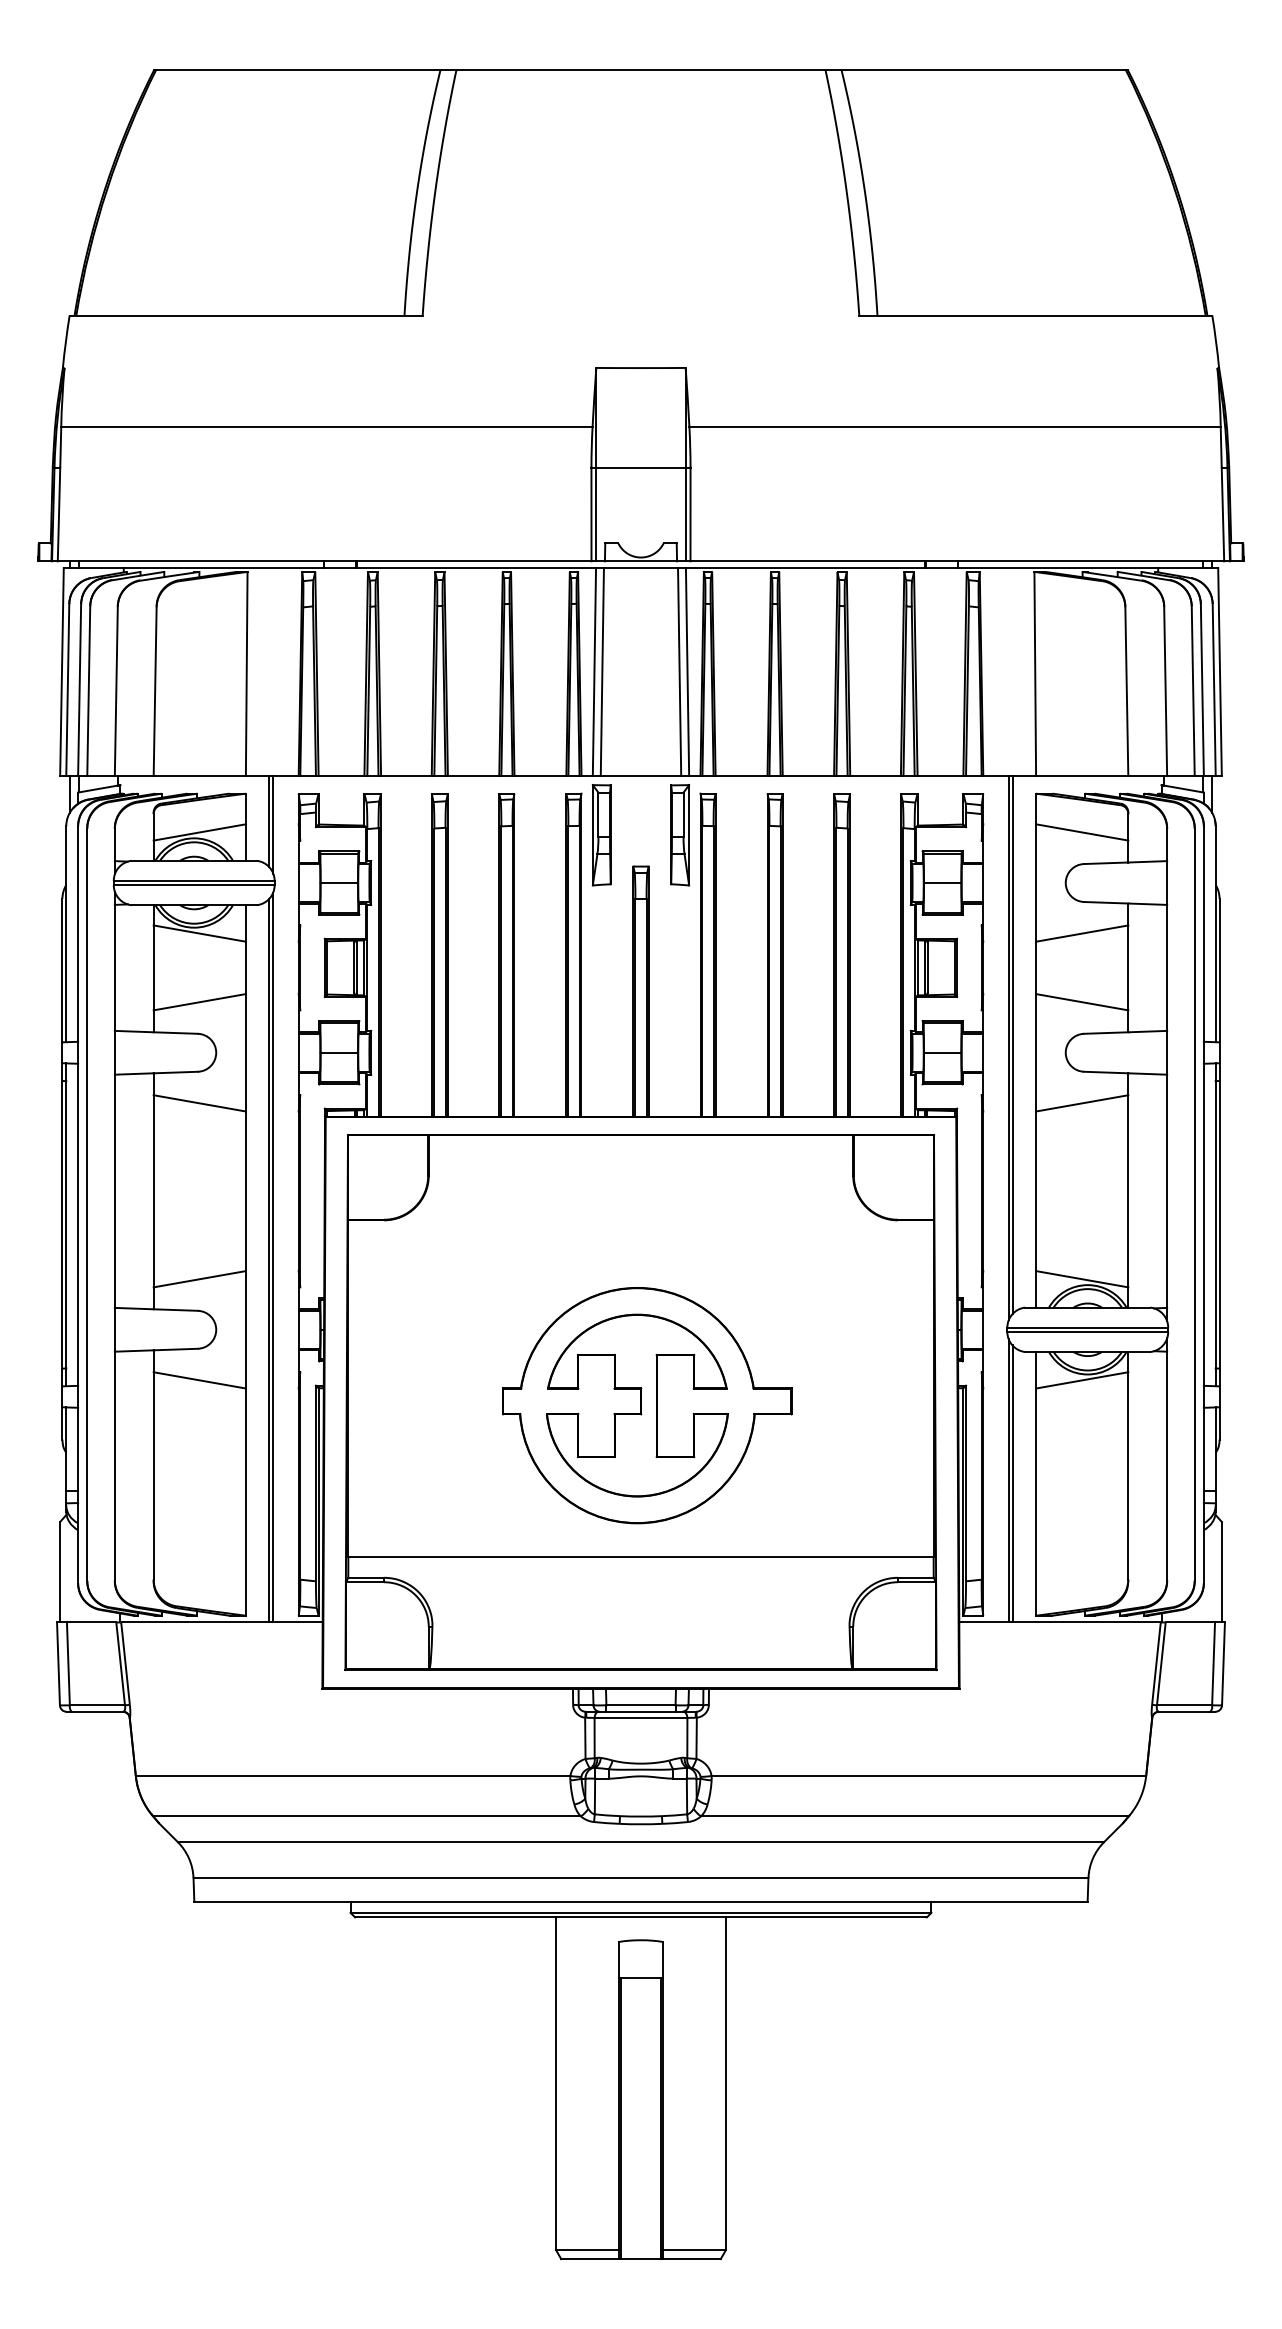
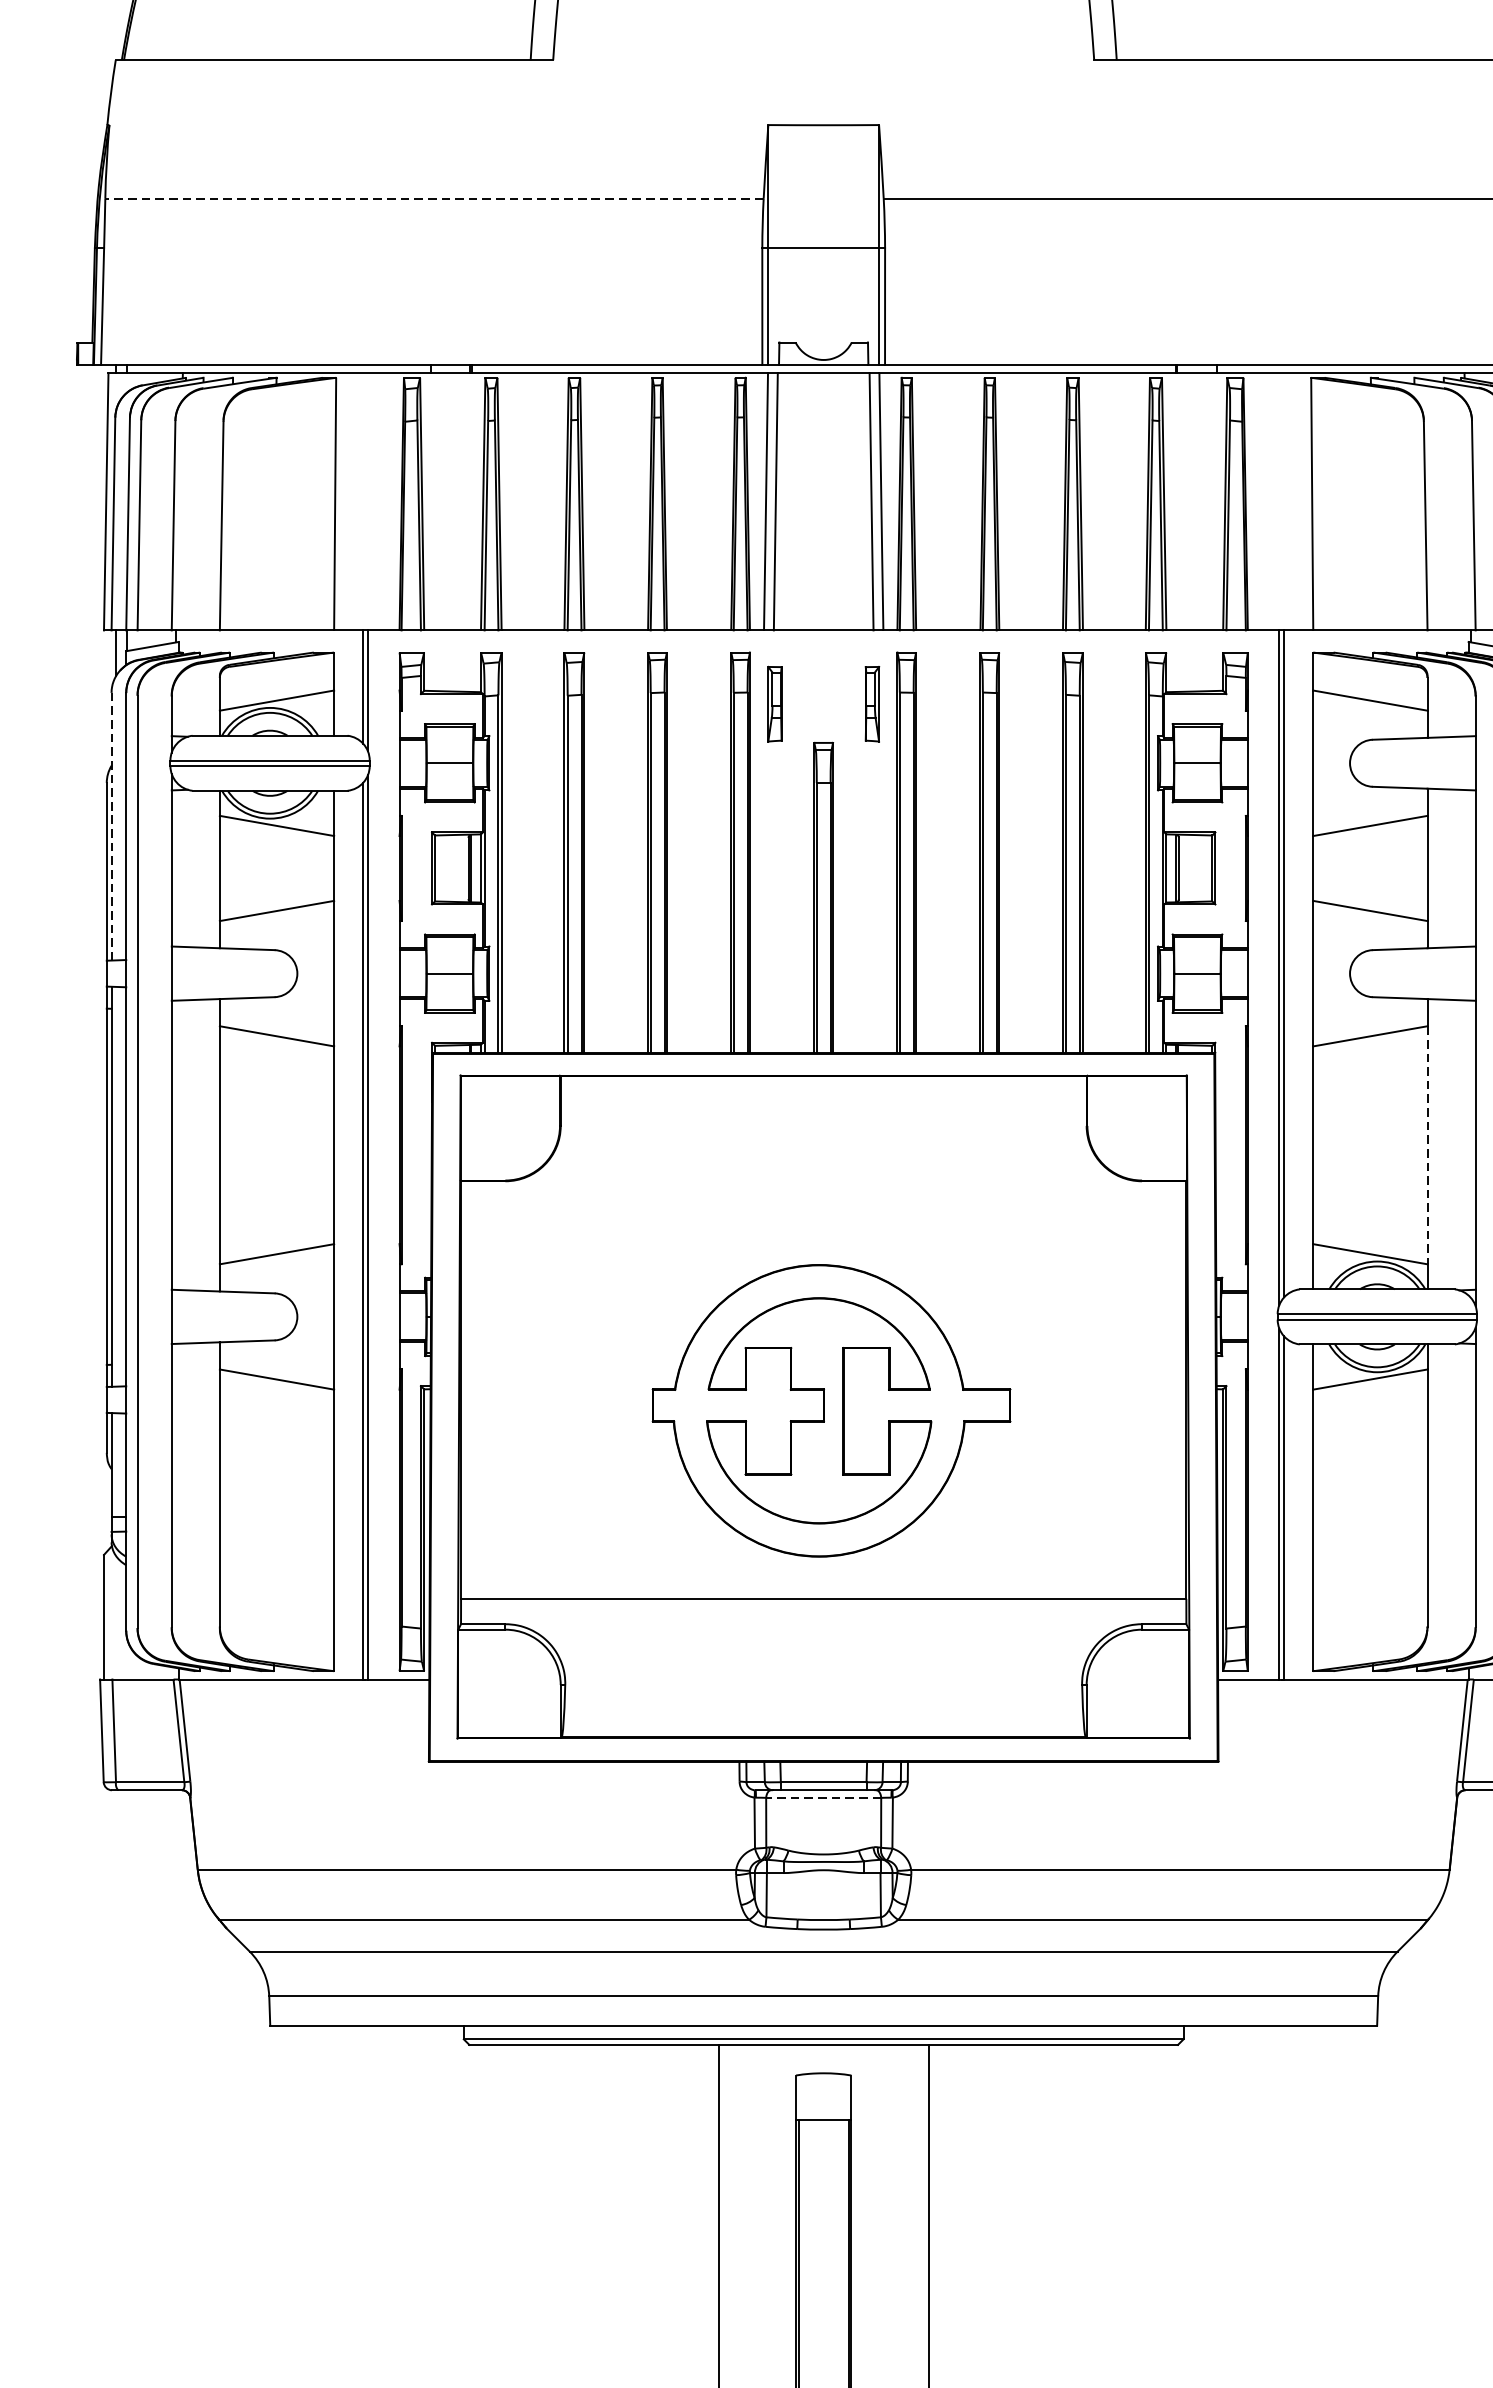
line: (326, 427) -> (434, 198), solid -> dashed
part: (601, 835) -> (774, 704), size x0.6
part: (680, 835) -> (872, 704), size x0.6
line: (66, 934) -> (111, 827), solid -> dashed
line: (1128, 1191) -> (1427, 1145), solid -> dashed
line: (640, 1717) -> (823, 1797), solid -> dashed

